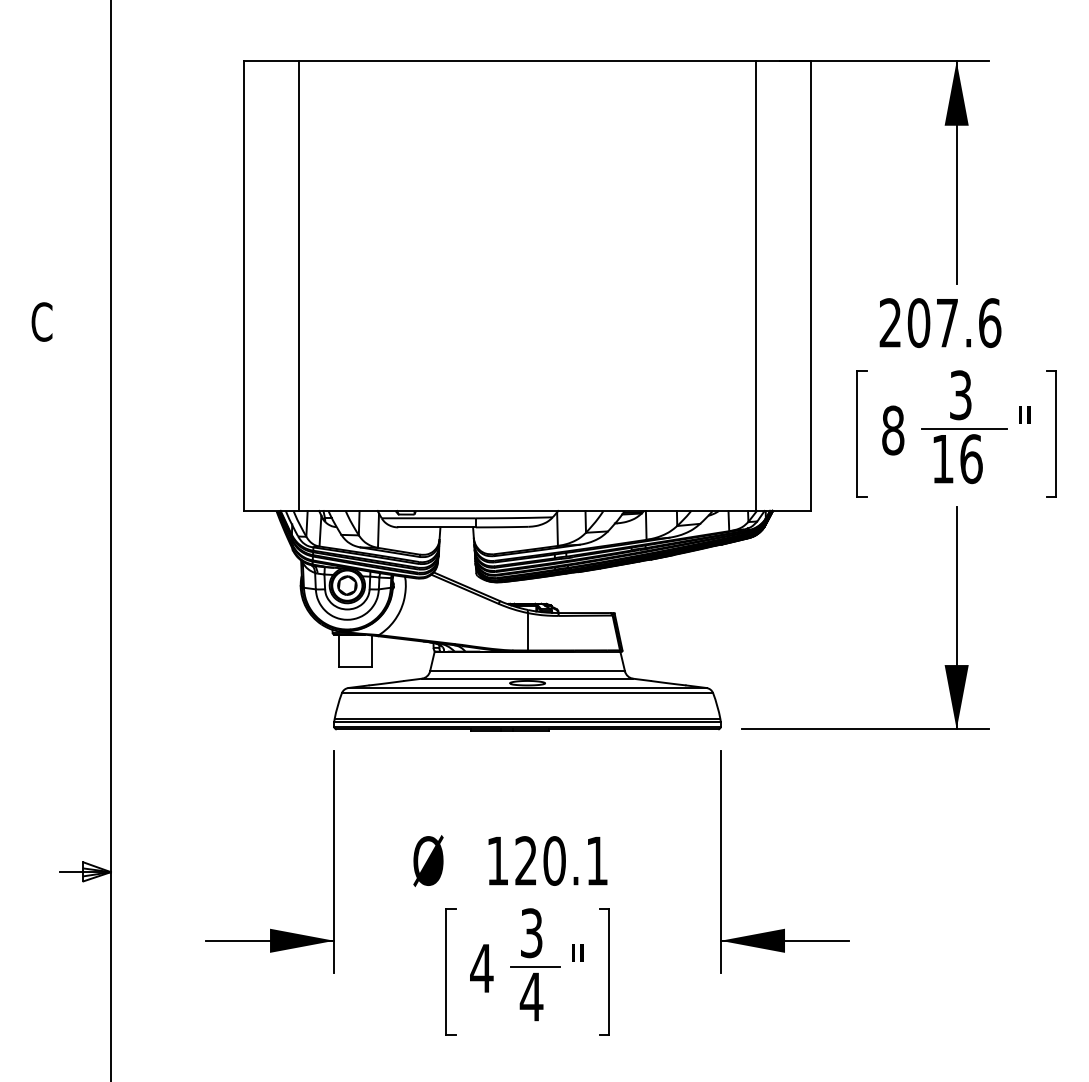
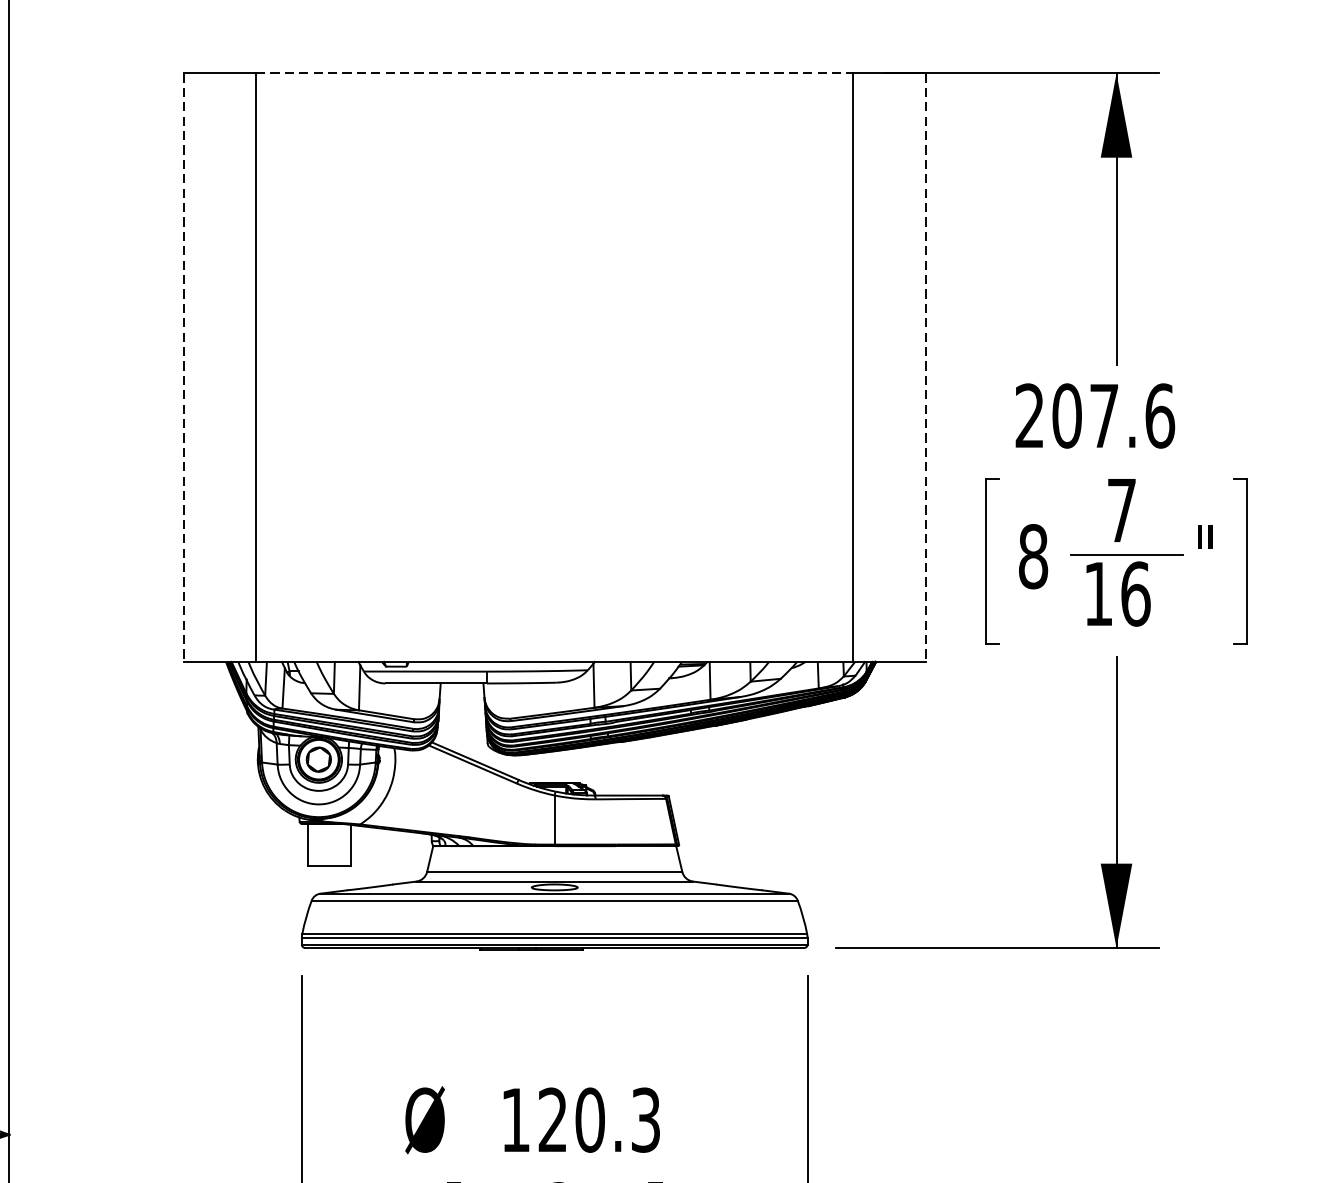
line: (528, 61) -> (555, 73), solid -> dashed
line: (243, 286) -> (182, 368), solid -> dashed
line: (811, 286) -> (926, 368), solid -> dashed
text: (960, 395) -> (1121, 510), 3 -> 7
text: (596, 860) -> (645, 1119), 120.1 -> 120.3

